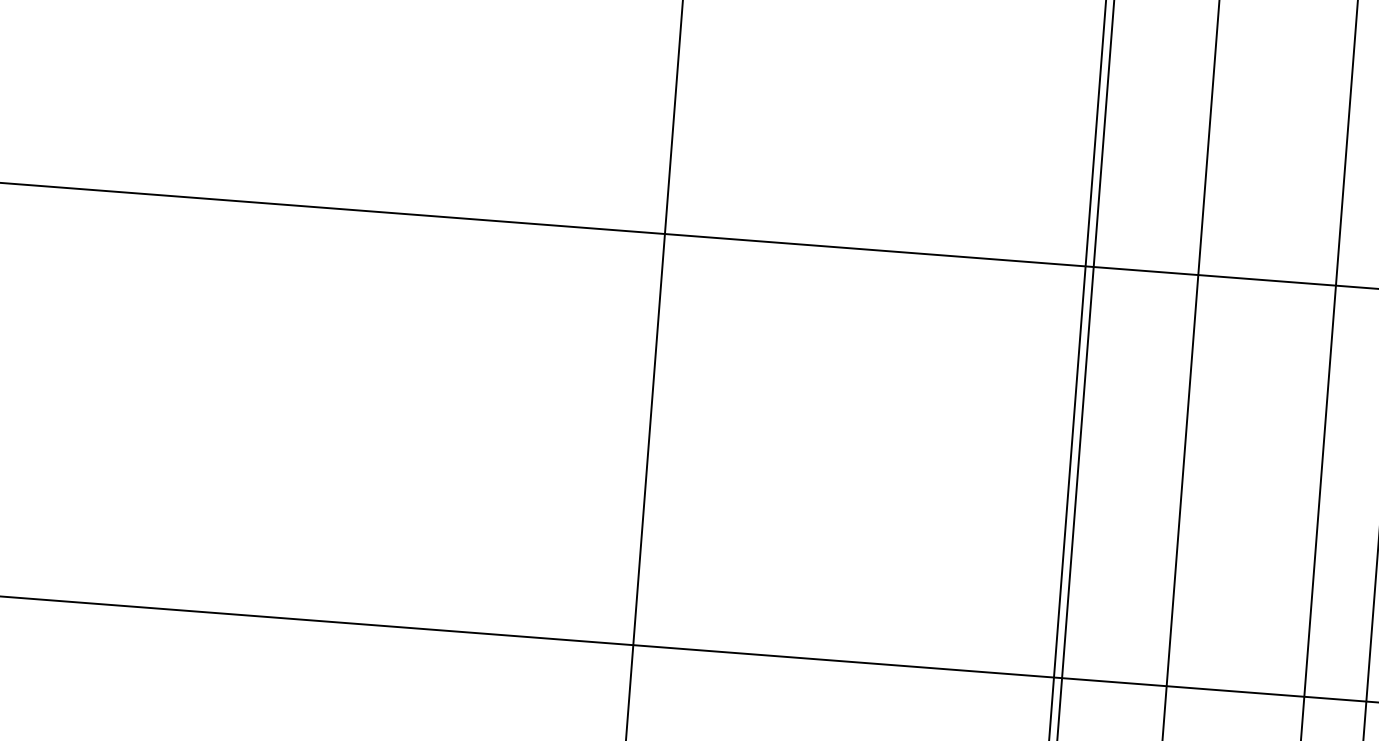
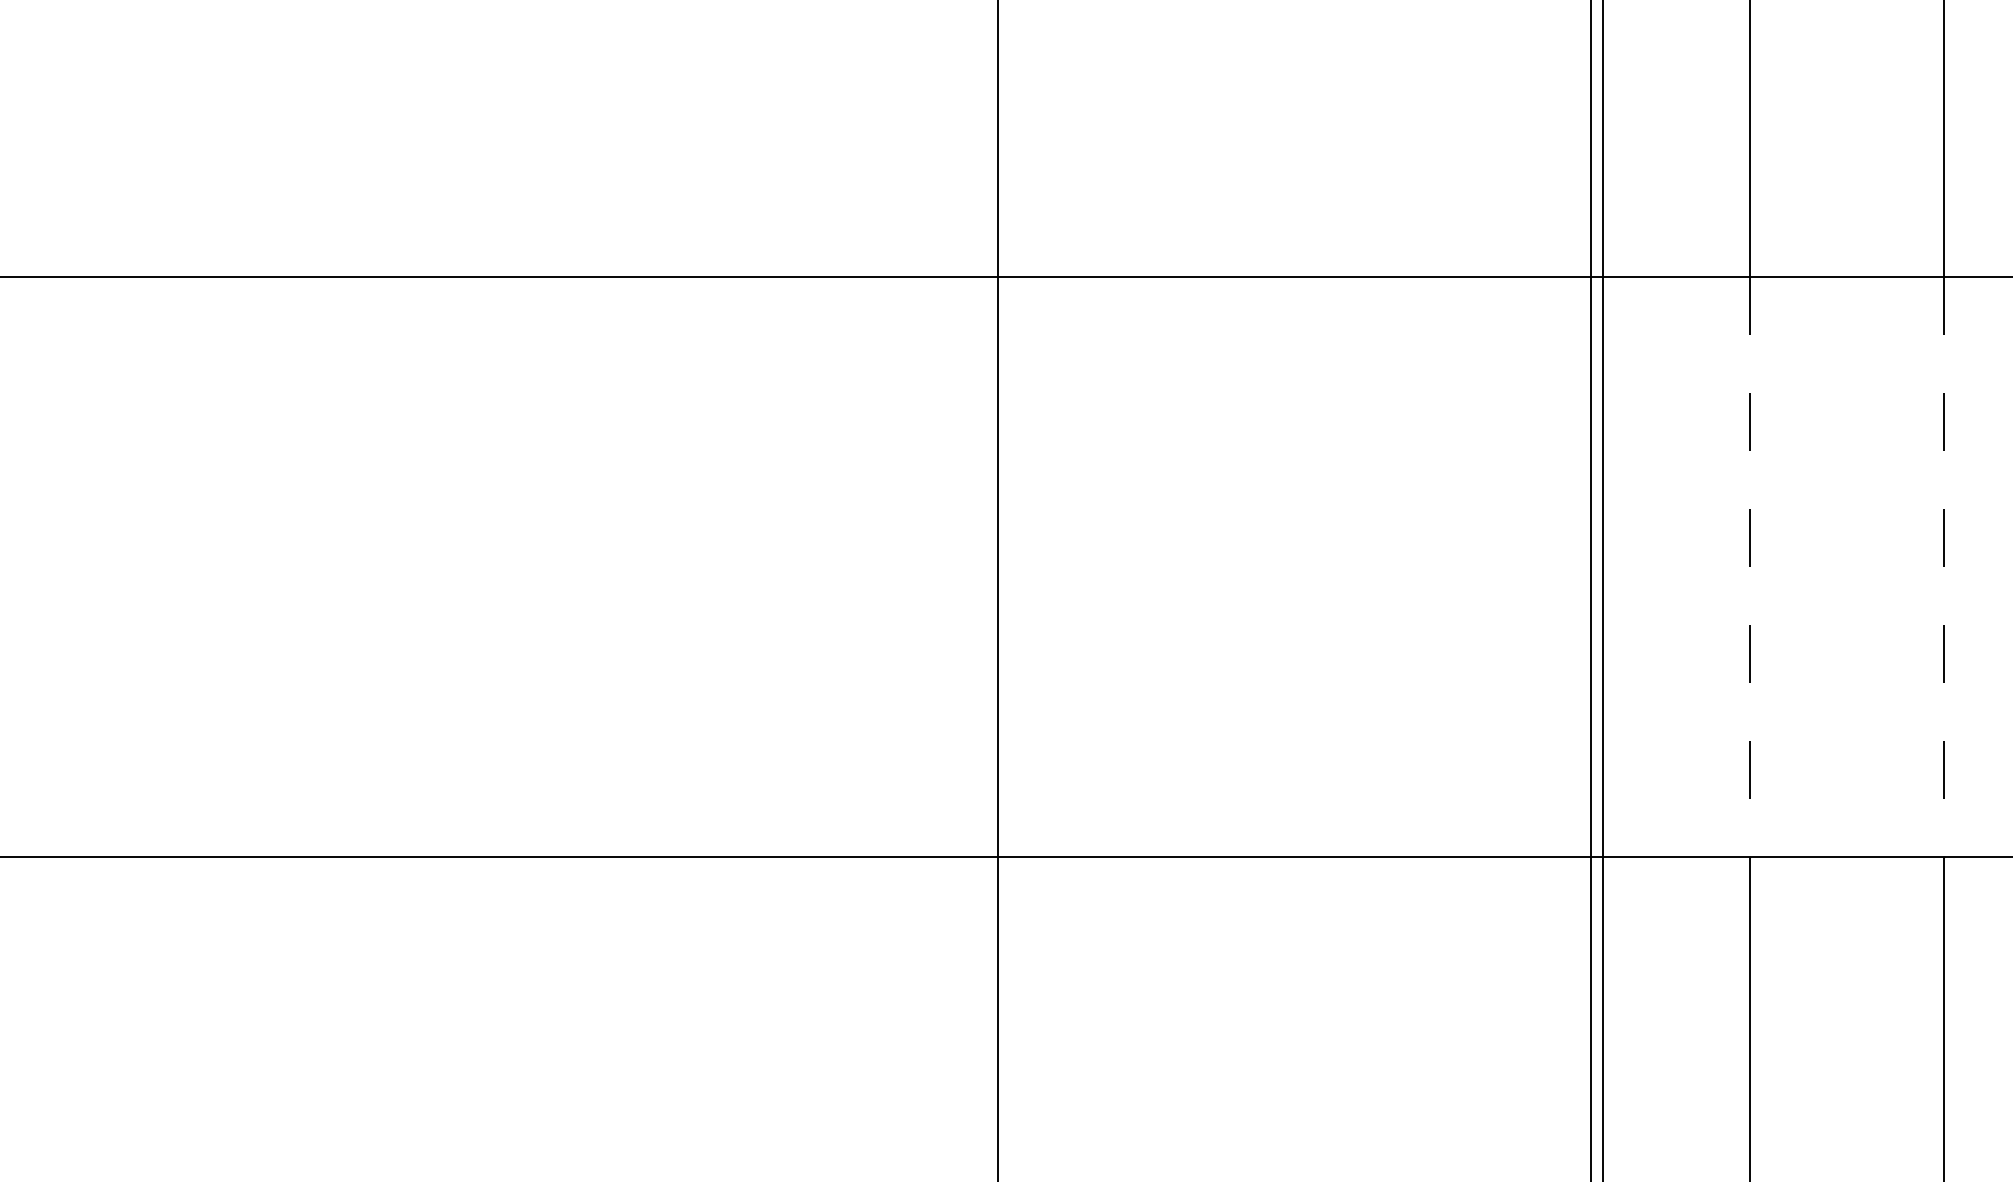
line: (1182, 480) -> (1750, 566), solid -> dashed
line: (1320, 490) -> (1944, 566), solid -> dashed

